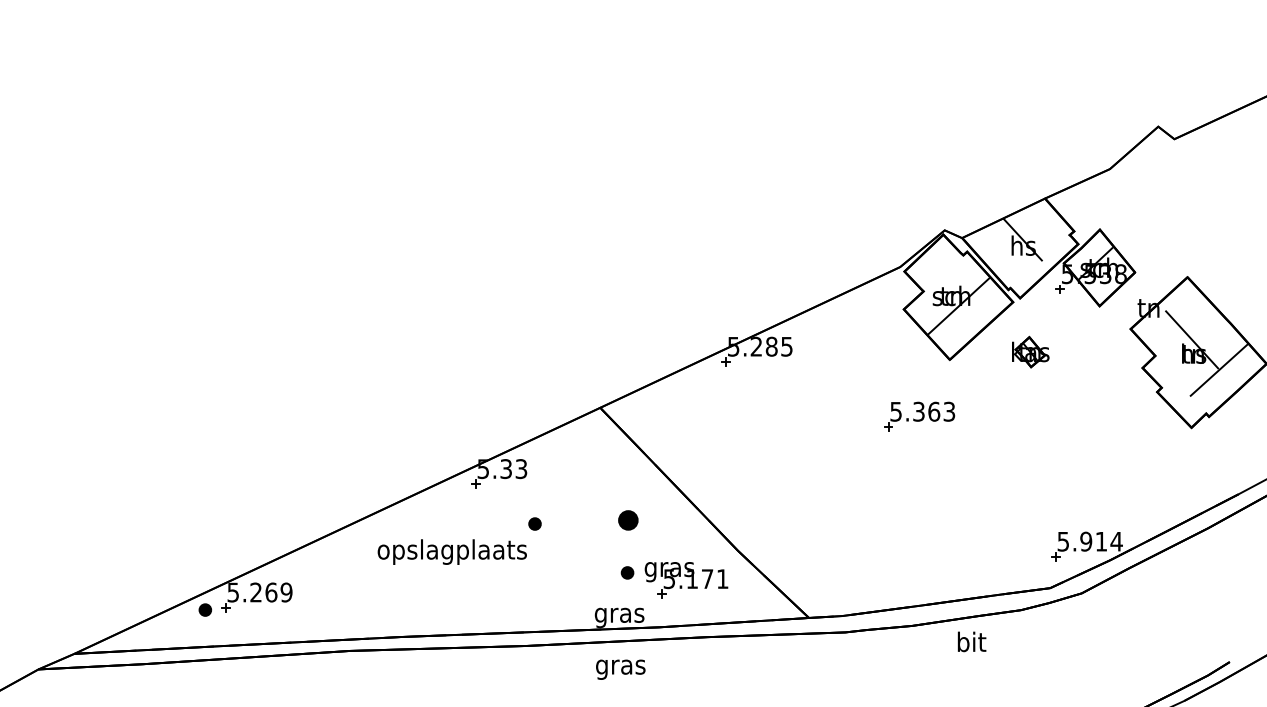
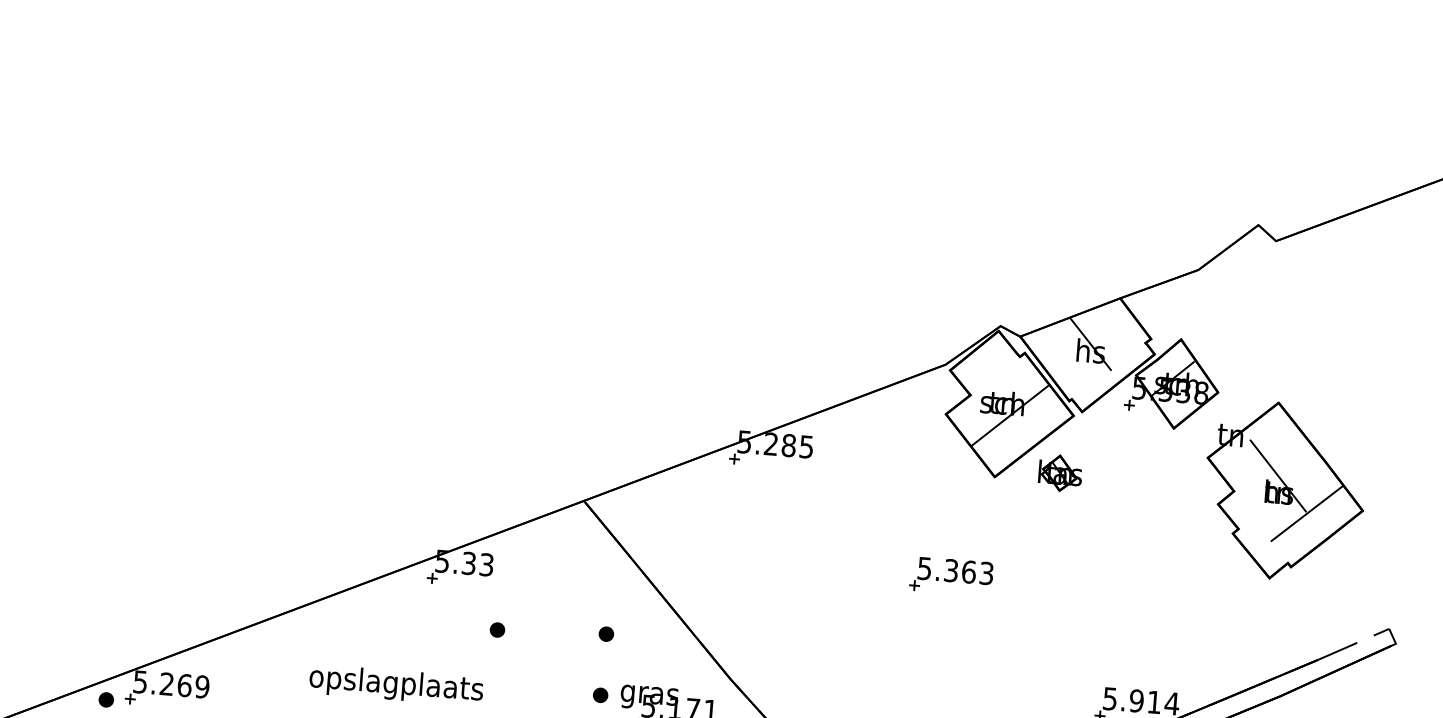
part: (1030, 351) -> (1060, 472), moved
part: (919, 416) -> (951, 576), moved
part: (628, 519) -> (606, 633), size x0.62
text: (451, 551) -> (395, 684), moved

